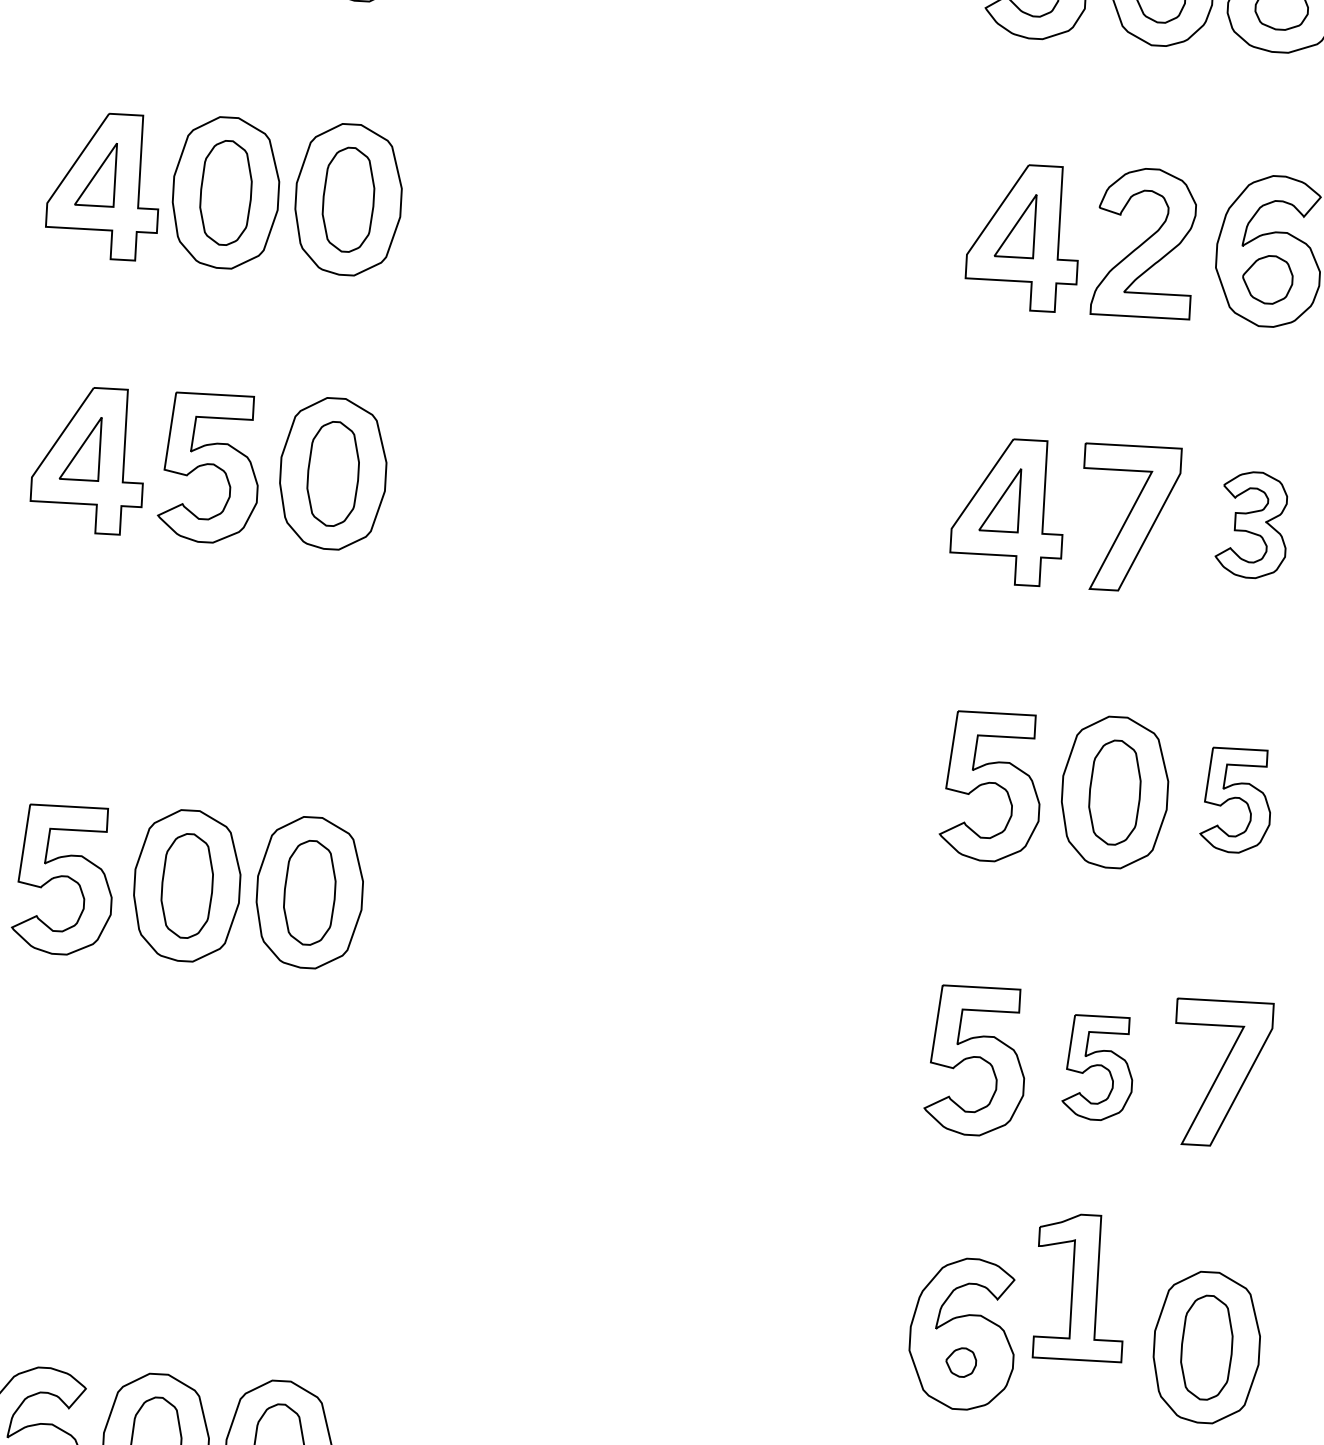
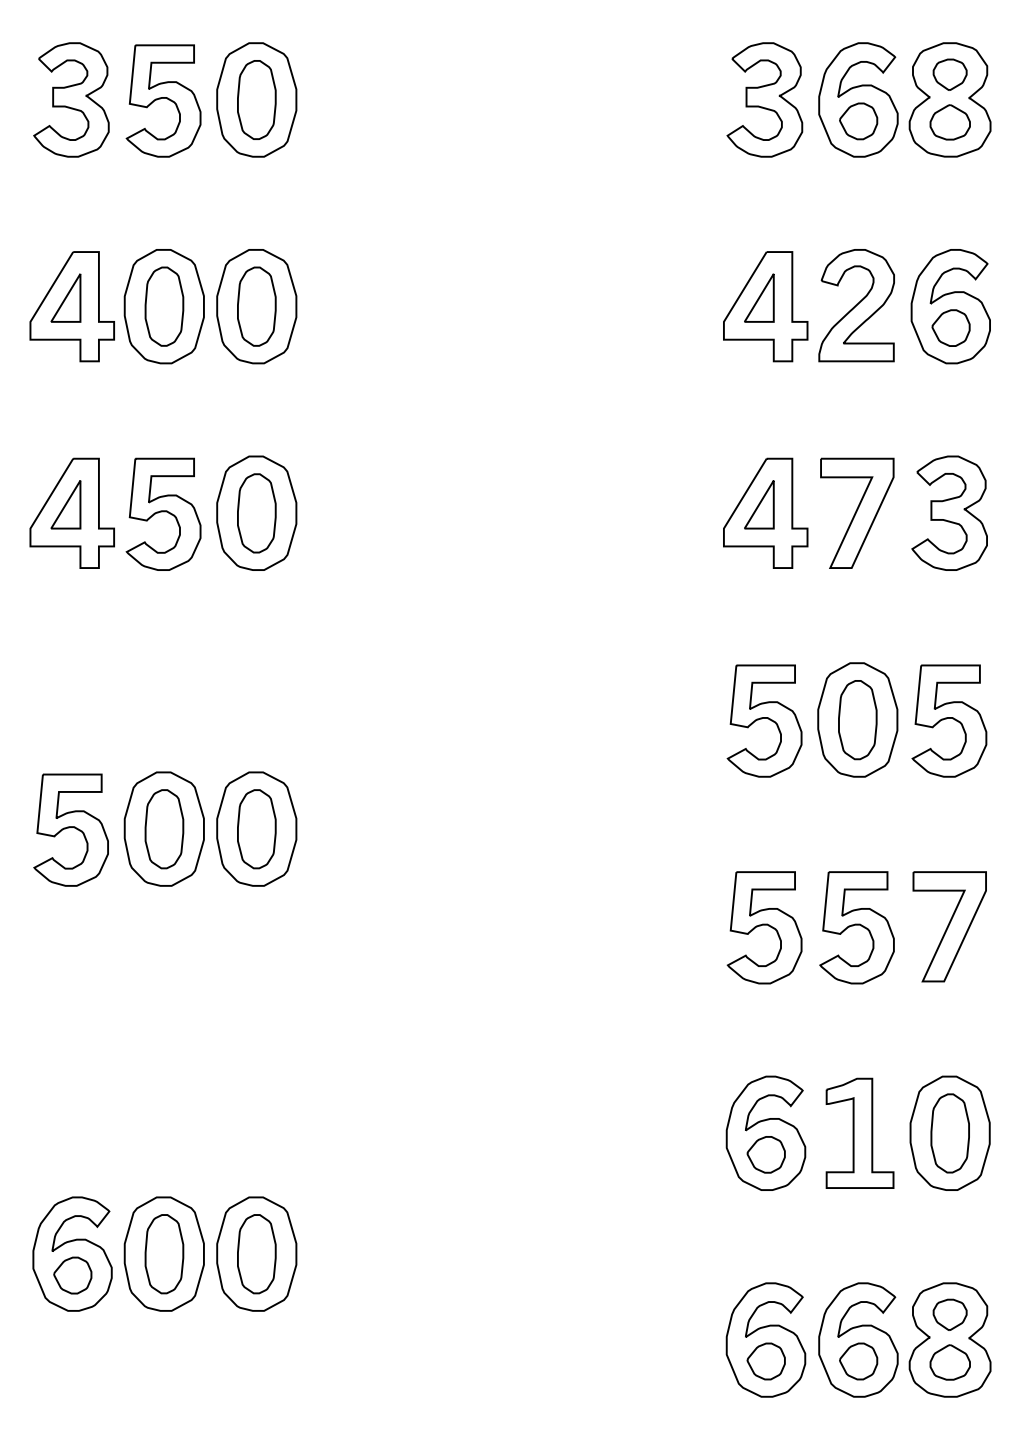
part: (1251, 524) -> (949, 512), size x1.43
part: (1236, 800) -> (949, 720), size x1.43
part: (1097, 1067) -> (856, 927), size x1.43
part: (1080, 1286) -> (859, 1132), moved
part: (960, 1361) -> (765, 1154), size x1.67

